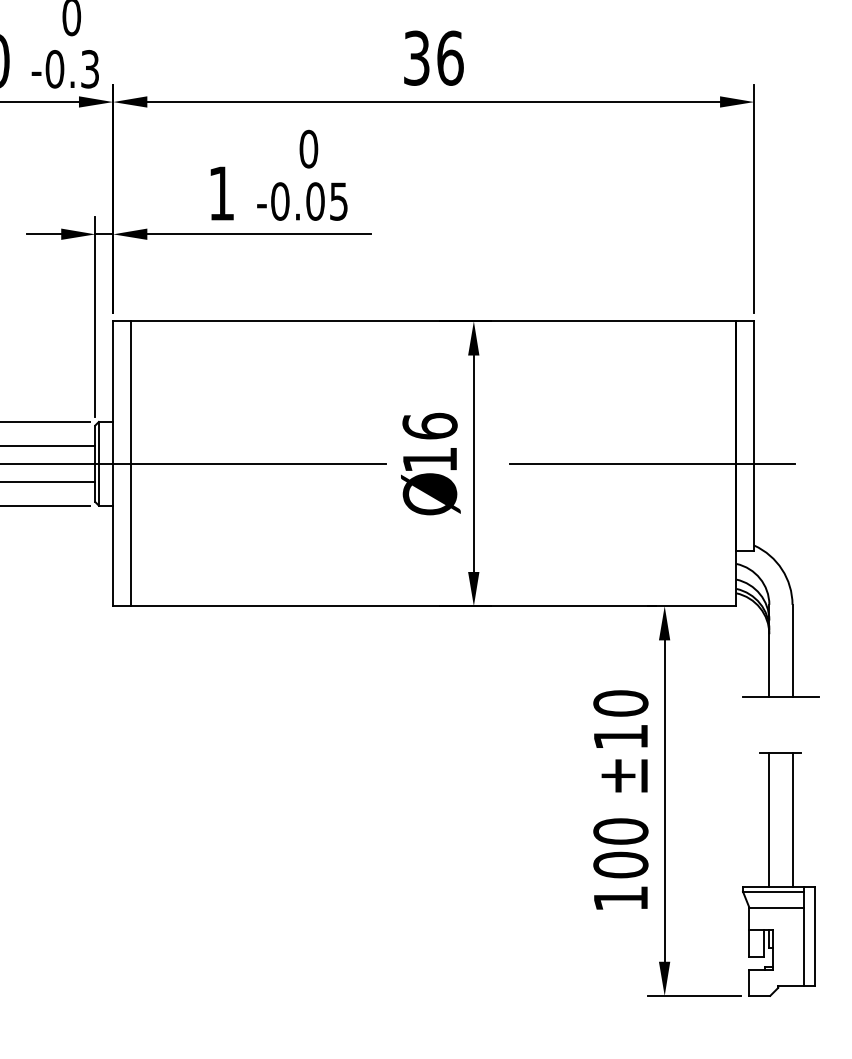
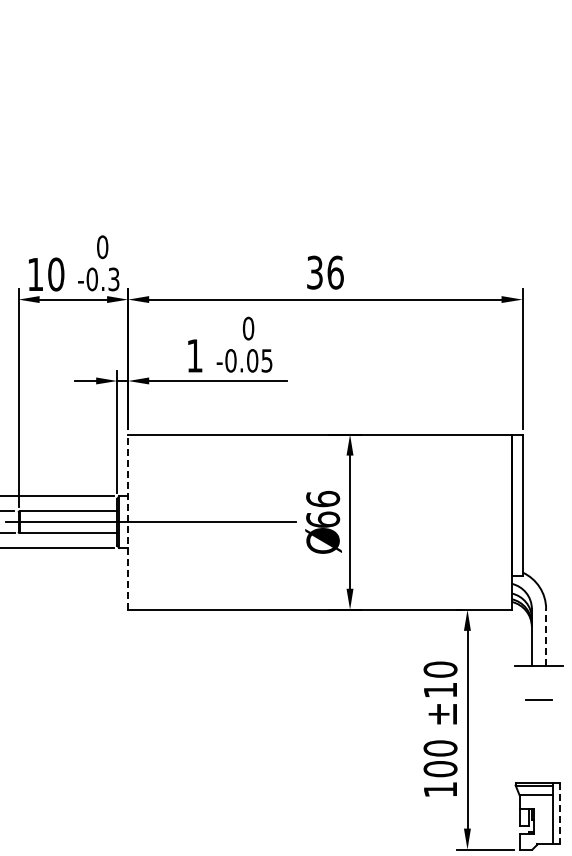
text: (430, 459) -> (323, 519), 16 -> 66
line: (131, 462) -> (139, 521), removed
line: (113, 464) -> (128, 522), solid -> dashed
line: (651, 464) -> (459, 522), removed
line: (793, 649) -> (546, 636), solid -> dashed
line: (768, 818) -> (531, 740), removed
line: (793, 818) -> (546, 740), removed
line: (815, 937) -> (560, 813), solid -> dashed

